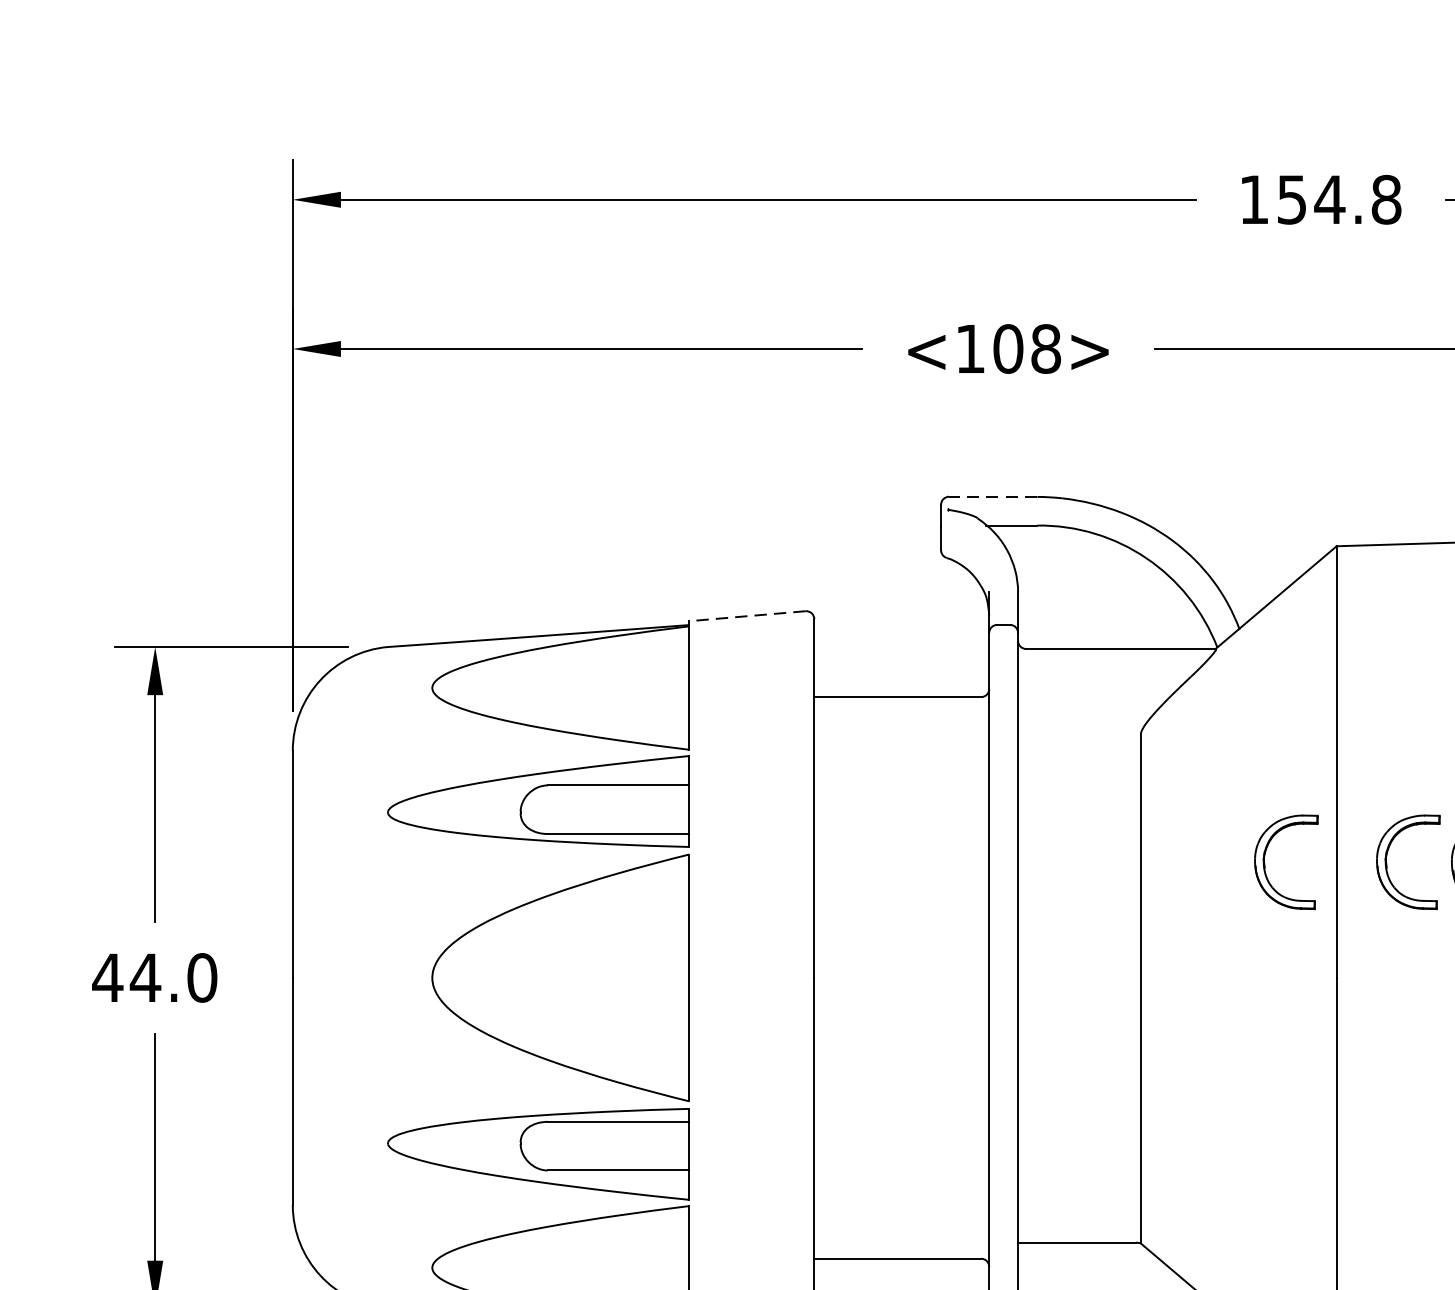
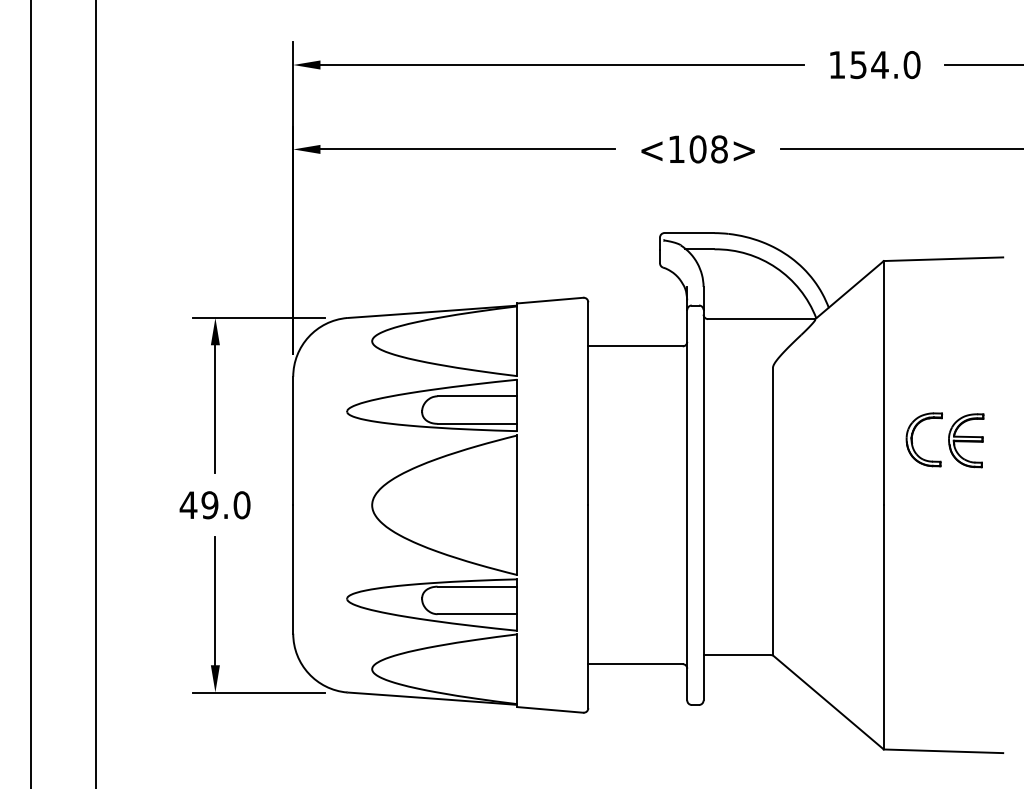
text: (1385, 198) -> (911, 64), 154.8 -> 154.0
line: (993, 497) -> (689, 233), dashed -> solid
line: (745, 616) -> (549, 300), dashed -> solid
part: (1267, 854) -> (844, 435), removed
text: (144, 978) -> (209, 505), 44.0 -> 49.0

